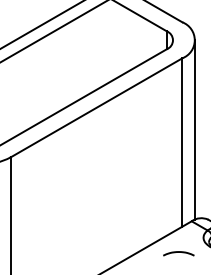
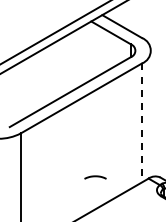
line: (195, 129) -> (151, 113), removed
line: (183, 143) -> (142, 123), solid -> dashed
curve: (178, 253) -> (95, 177), moved

